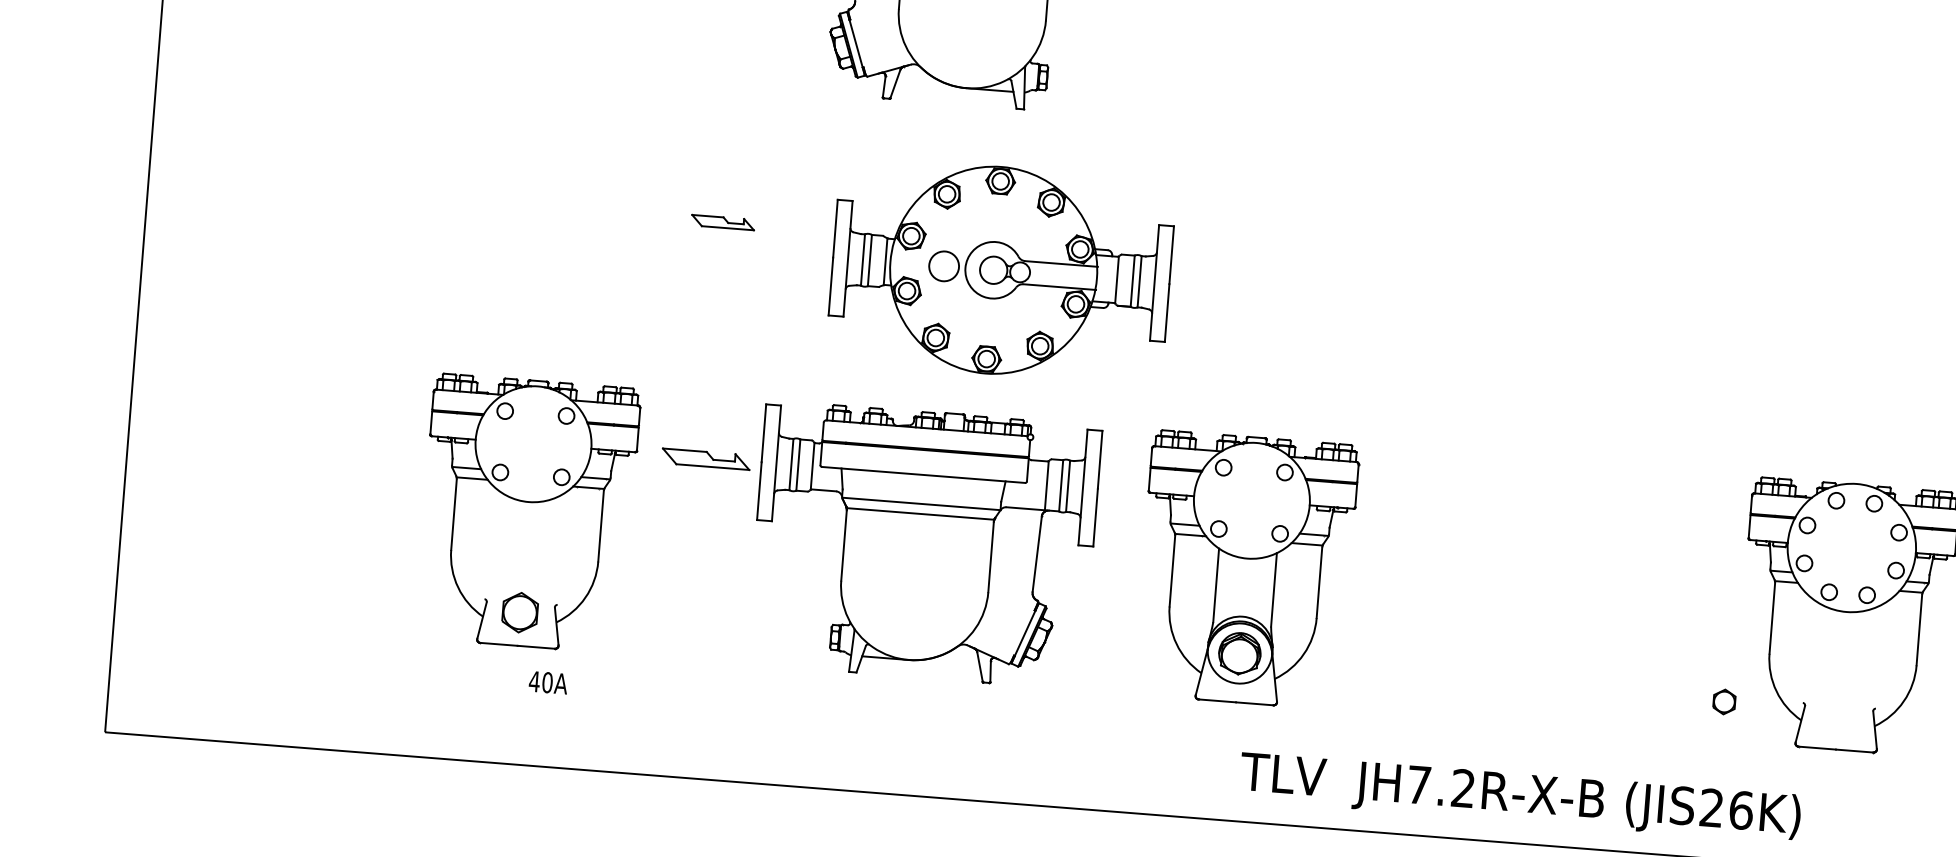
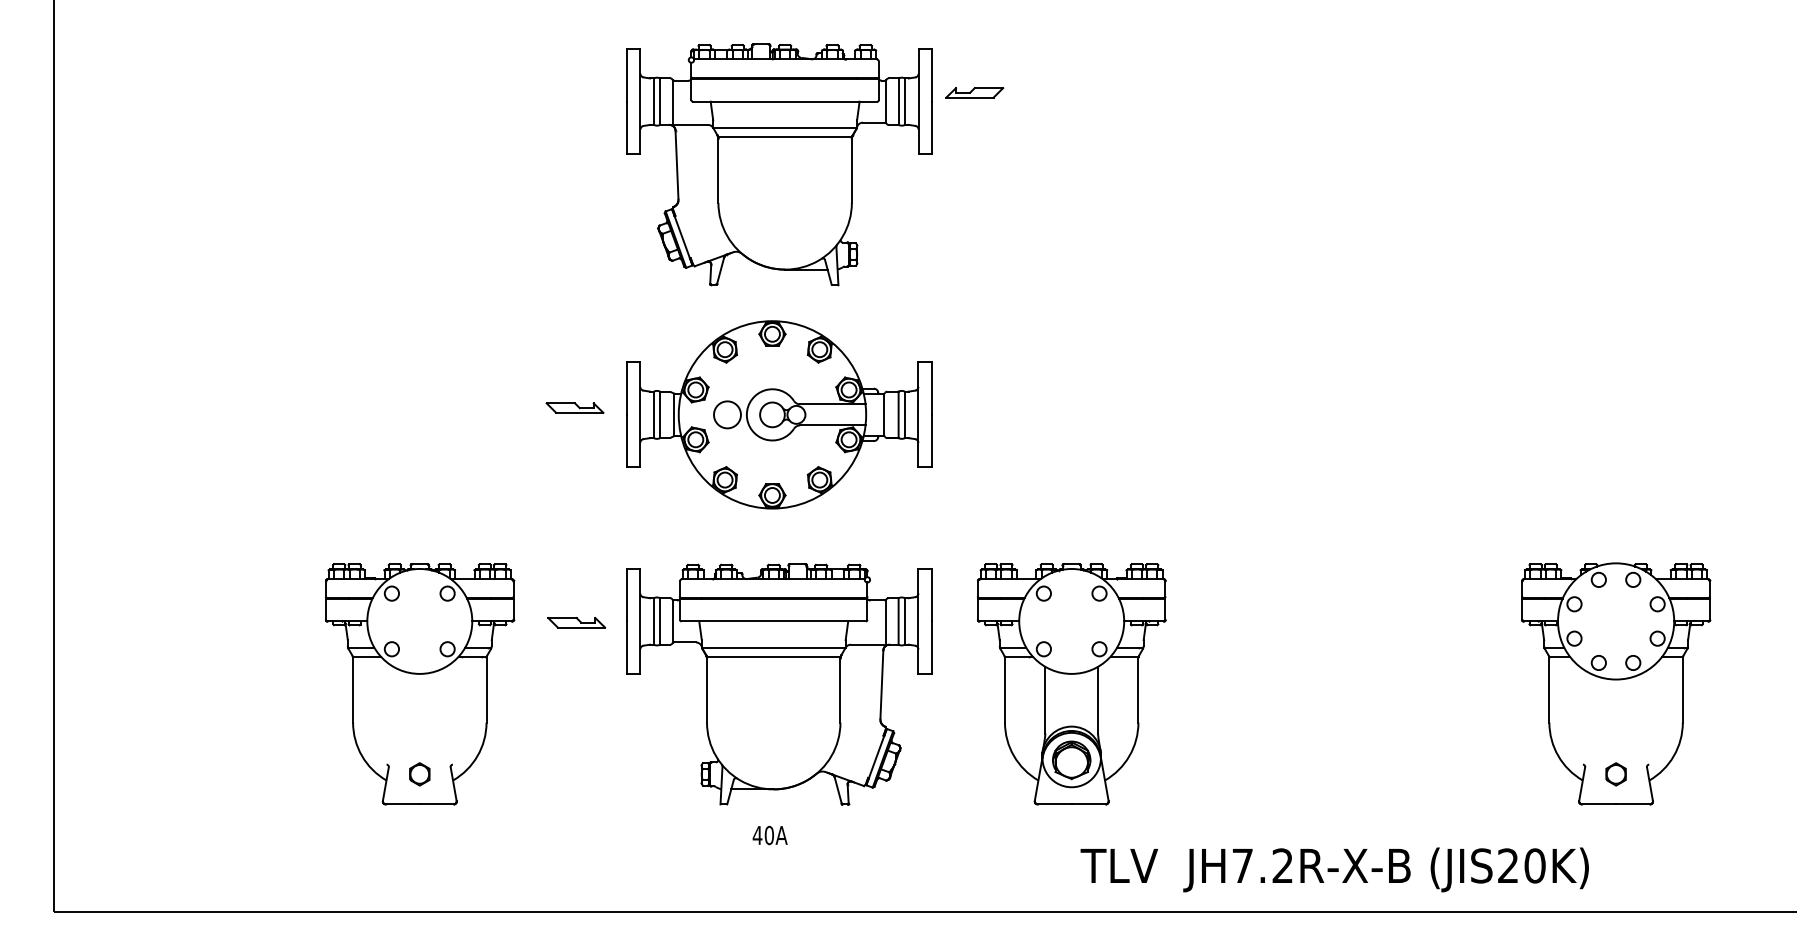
part: (1001, 270) -> (779, 414), moved
part: (706, 459) -> (576, 622), size x0.71
part: (519, 612) -> (419, 774), size x0.62
text: (547, 682) -> (769, 835), moved
part: (1723, 702) -> (1615, 774), moved
text: (1740, 809) -> (1534, 865), (JIS26K) -> (JIS20K)

